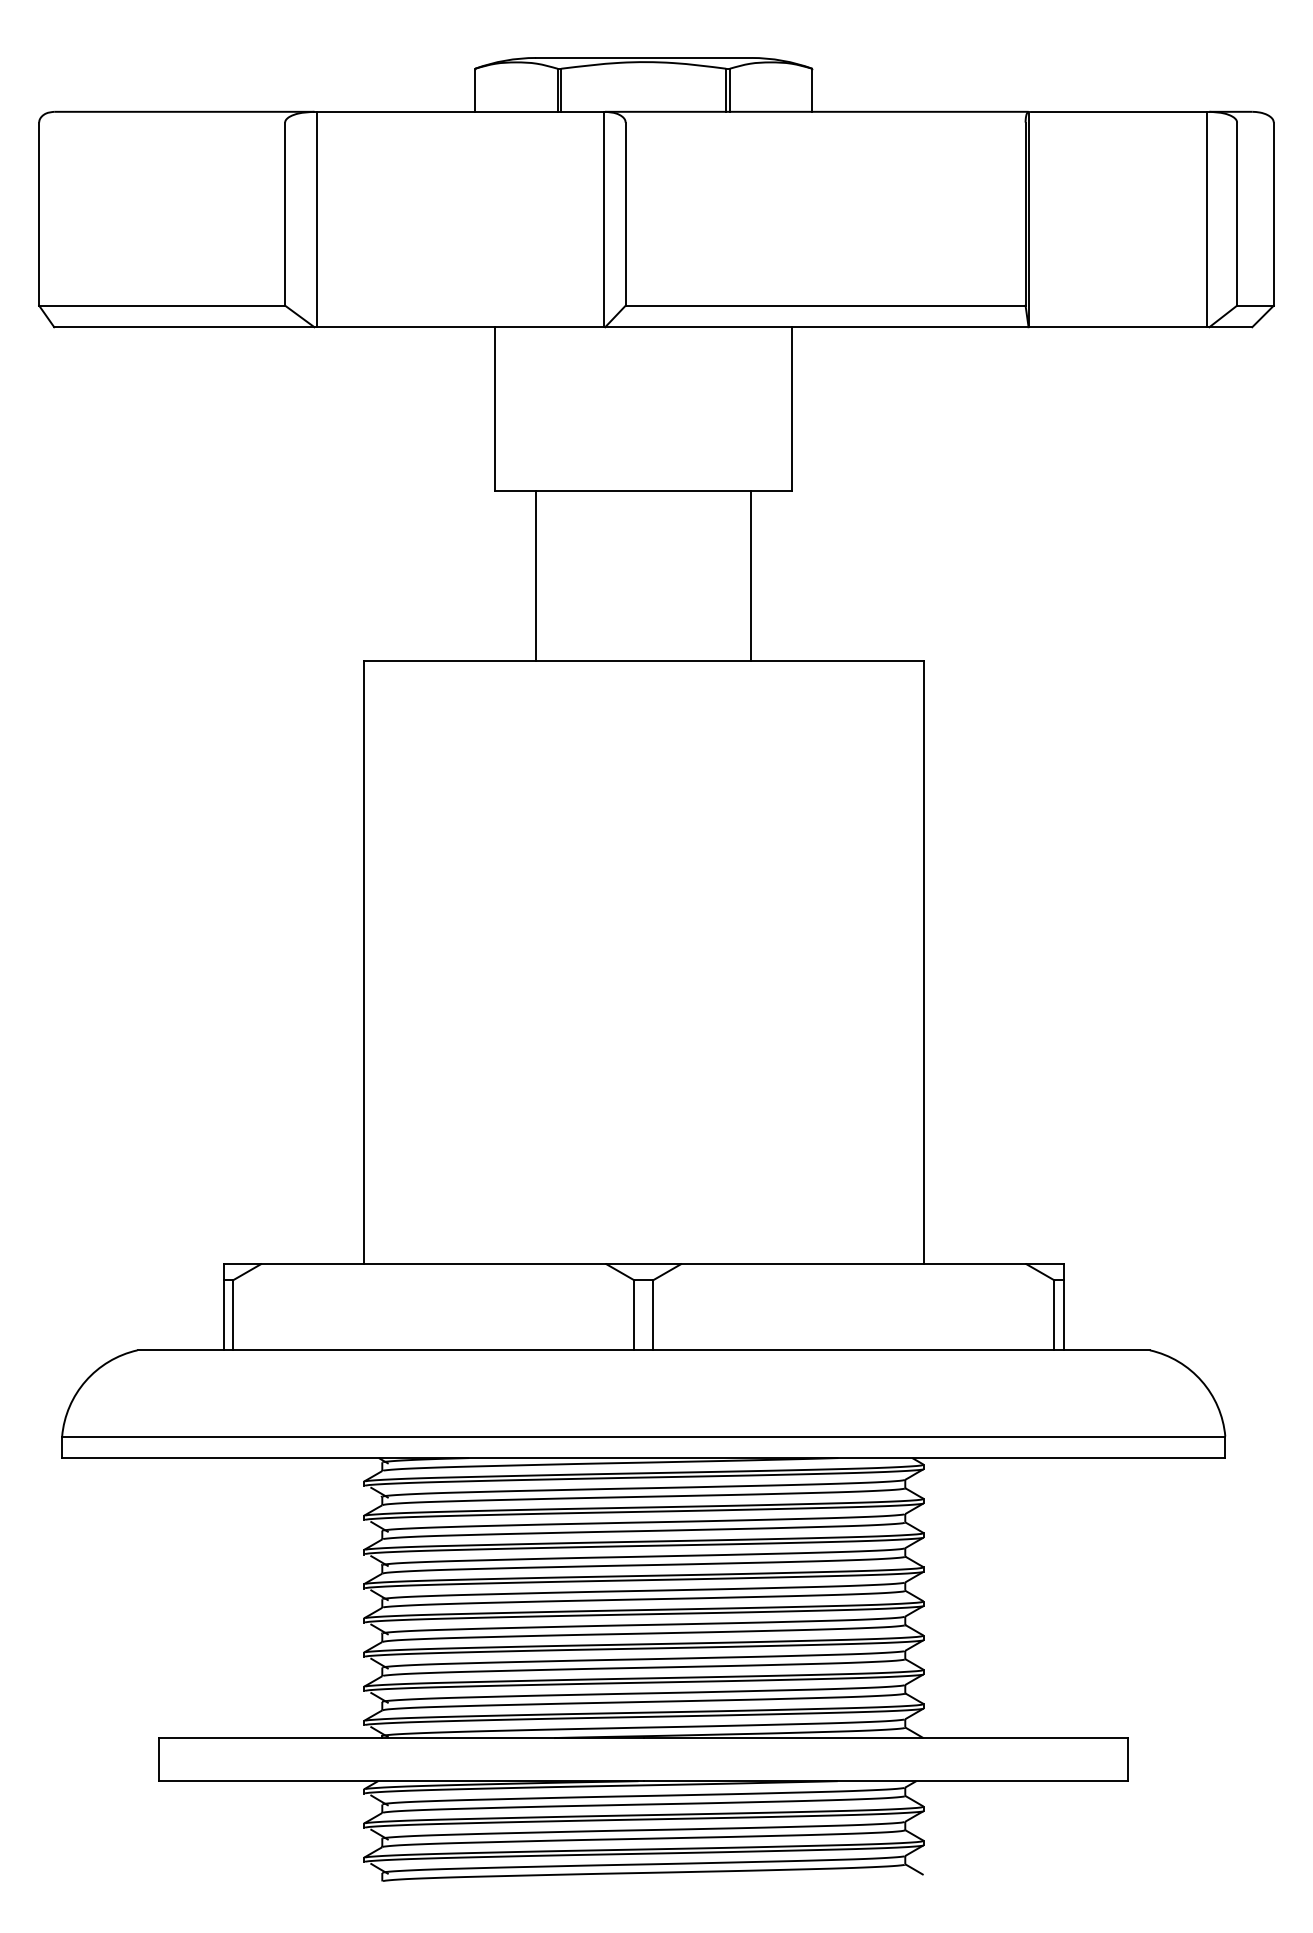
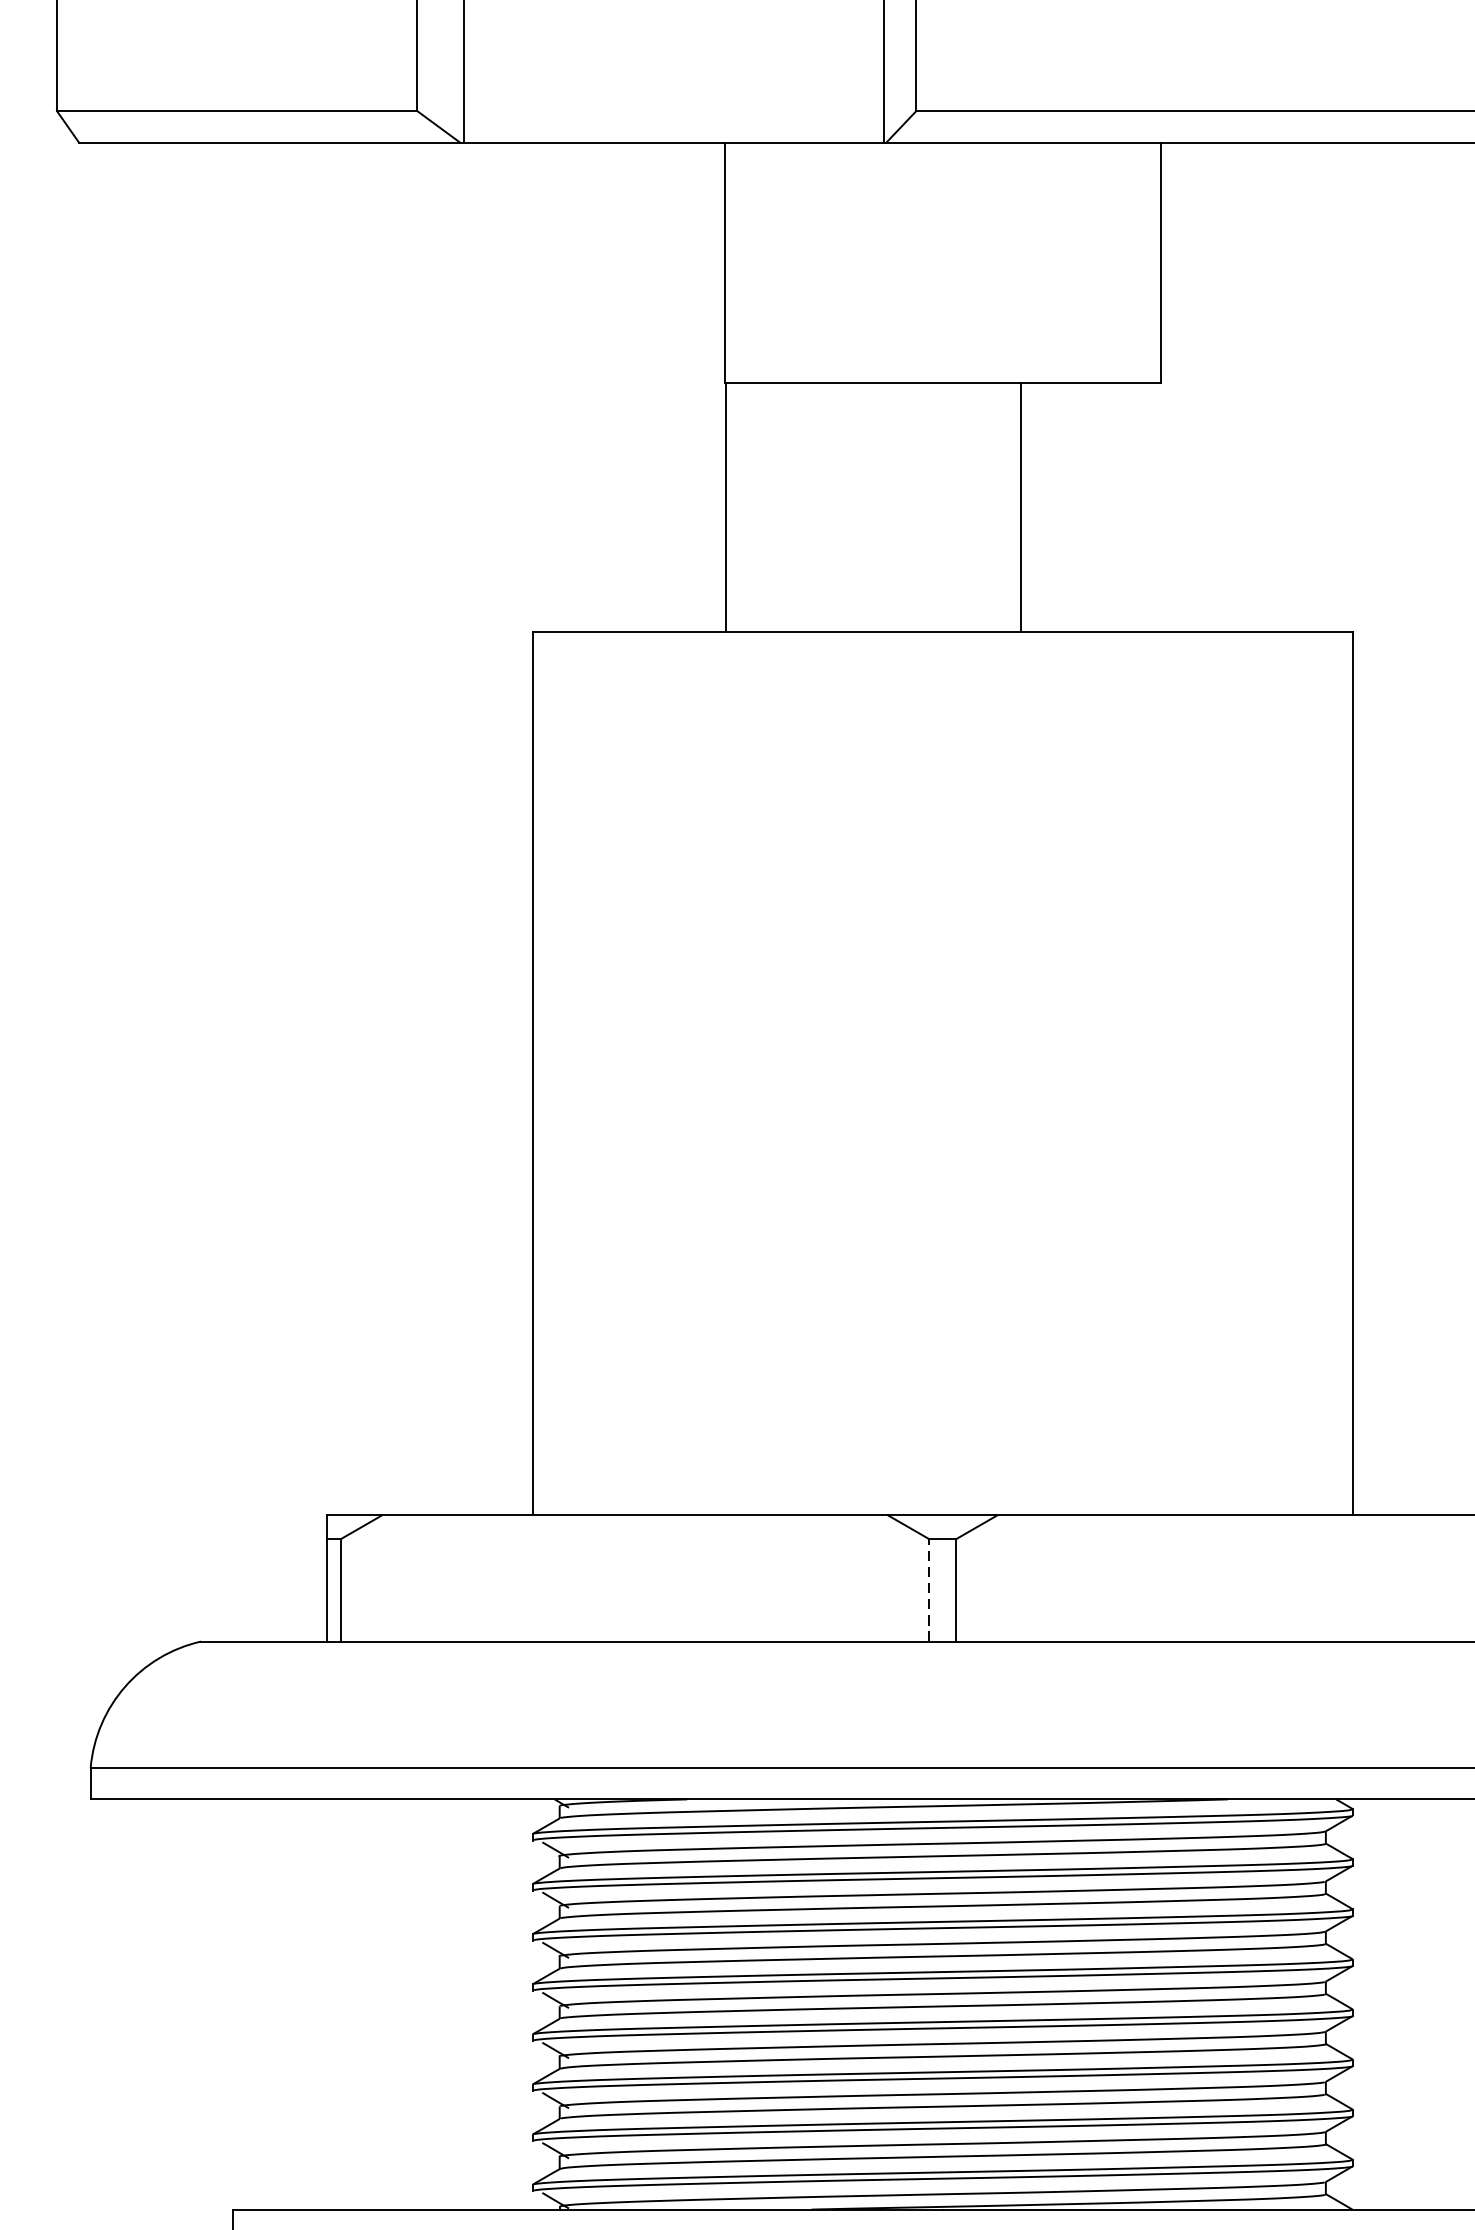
line: (536, 575) -> (727, 506), moved
line: (751, 575) -> (1021, 506), moved
line: (634, 1314) -> (929, 1589), solid -> dashed

